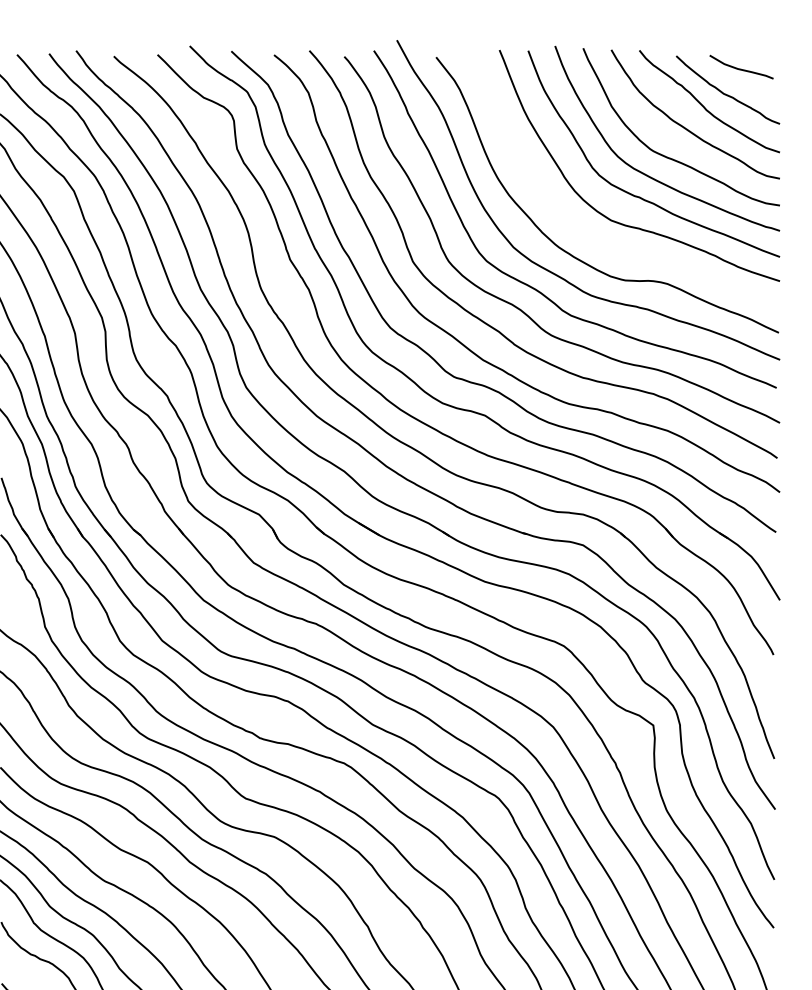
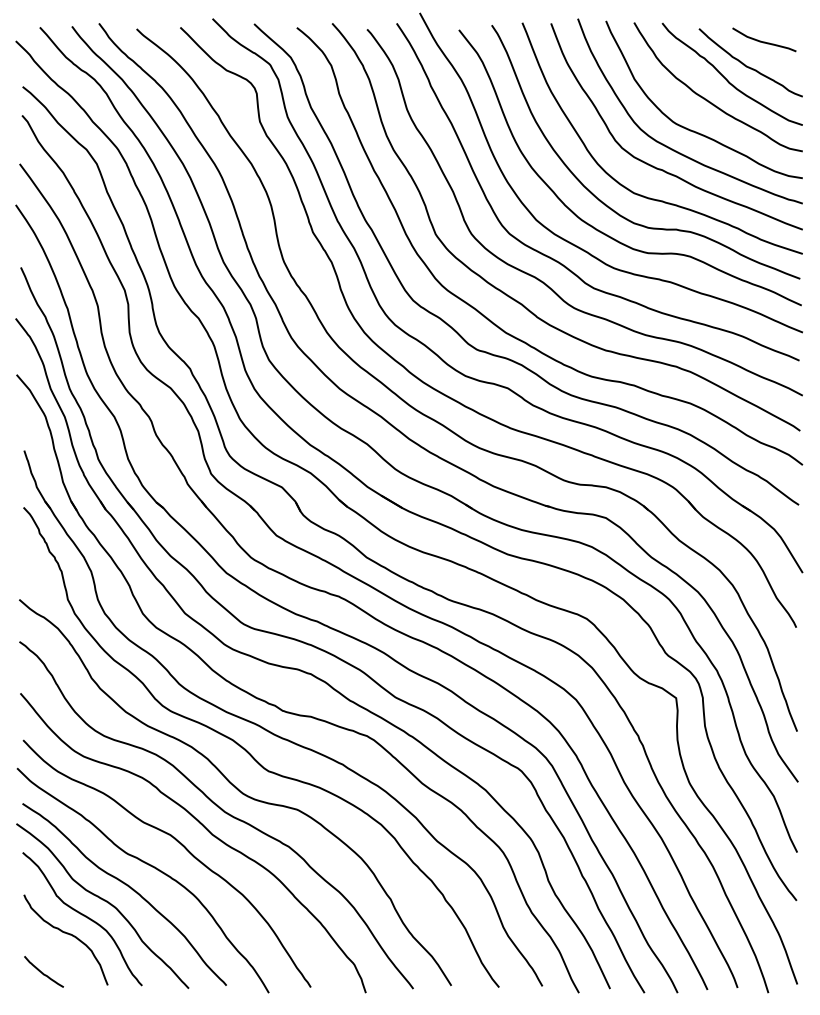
curve: (581, 229) -> (604, 202), added

